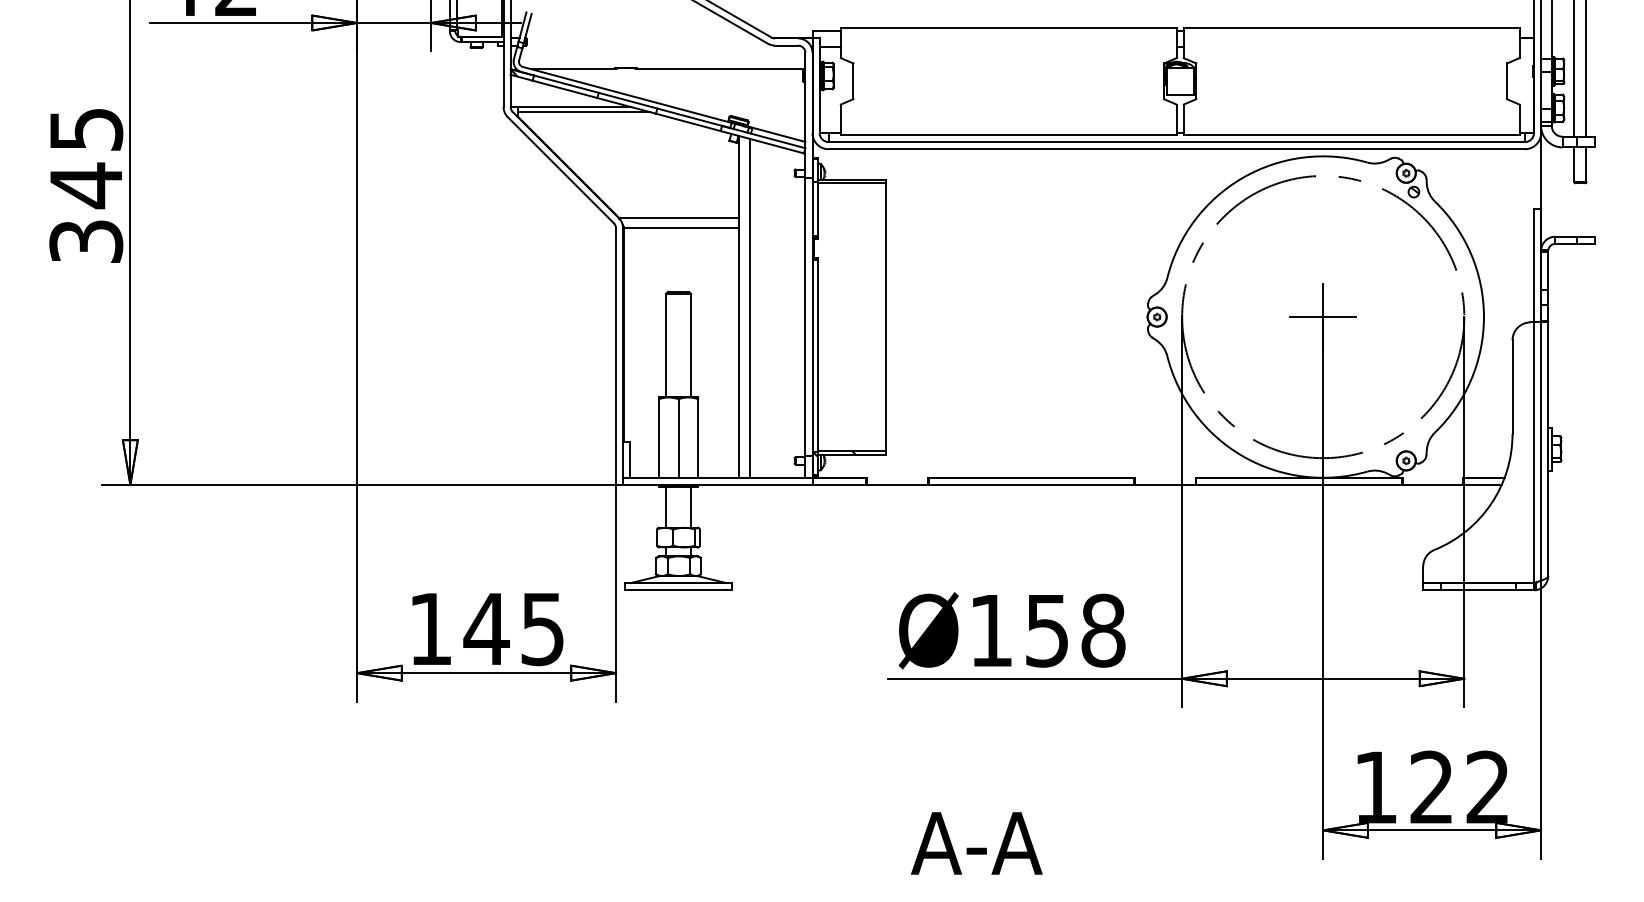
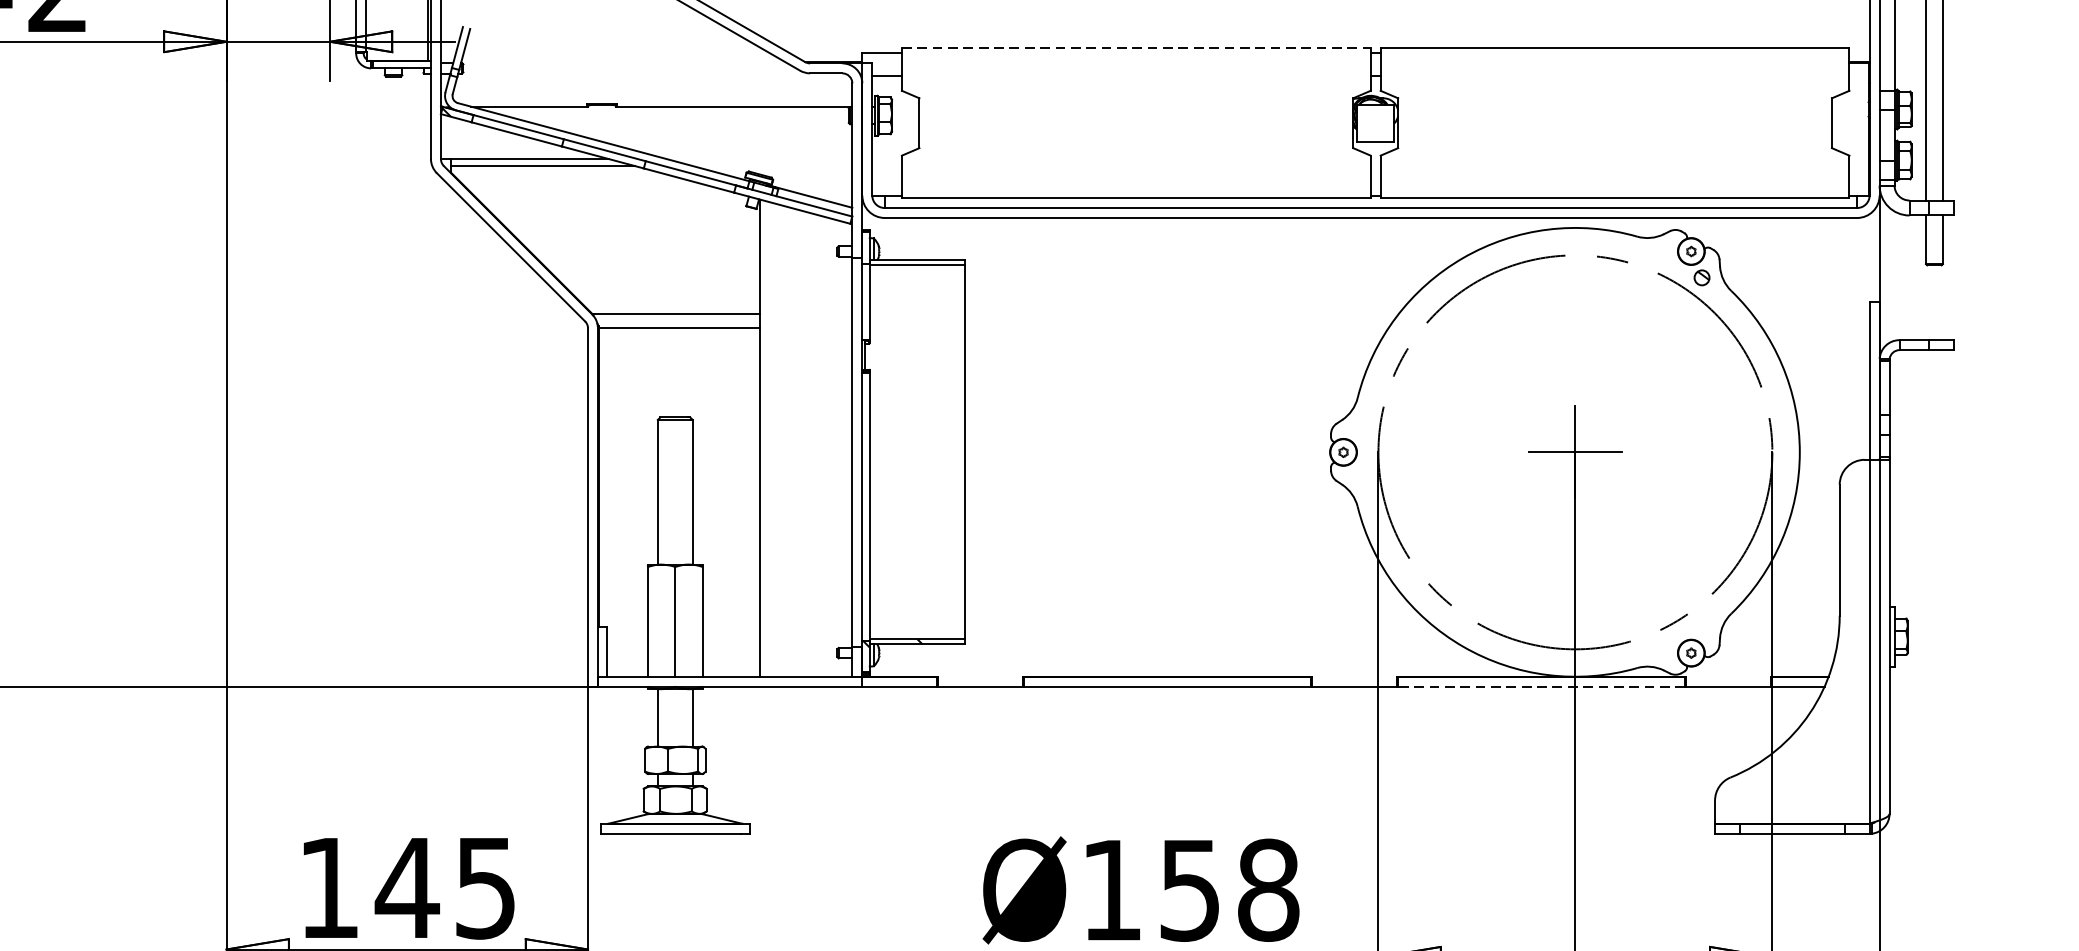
line: (1008, 27) -> (1135, 48), solid -> dashed
line: (750, 307) -> (775, 438), removed
line: (1299, 484) -> (1542, 686), solid -> dashed

